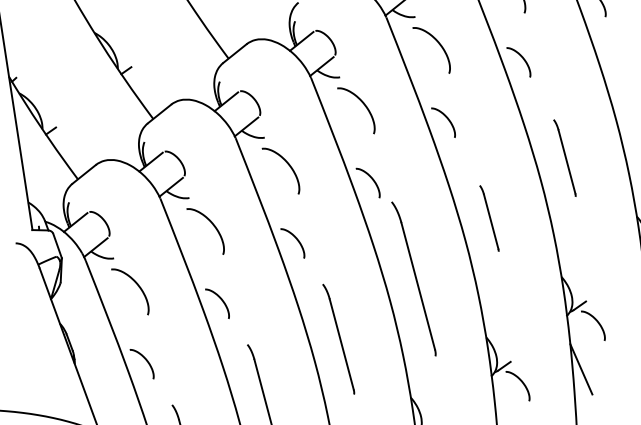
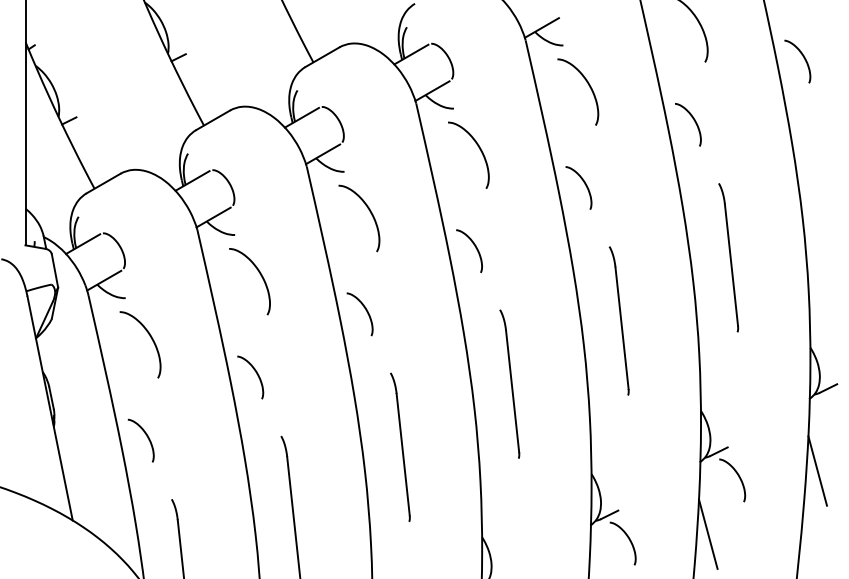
part: (564, 158) -> (728, 257), size x1.43
part: (488, 218) -> (618, 320), size x1.67
part: (413, 278) -> (509, 383), size x0.71

